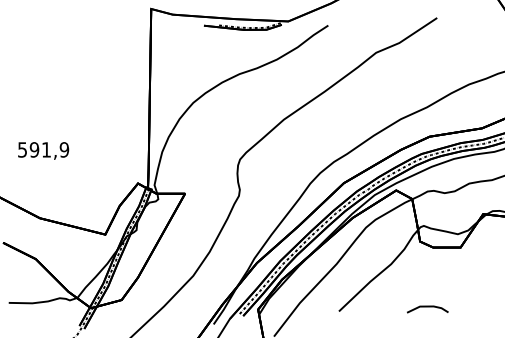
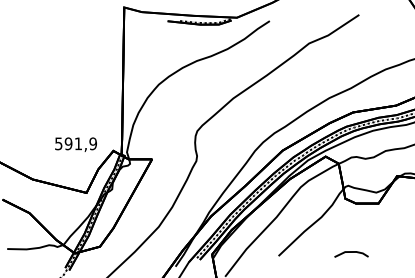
text: (43, 150) -> (75, 144), moved

